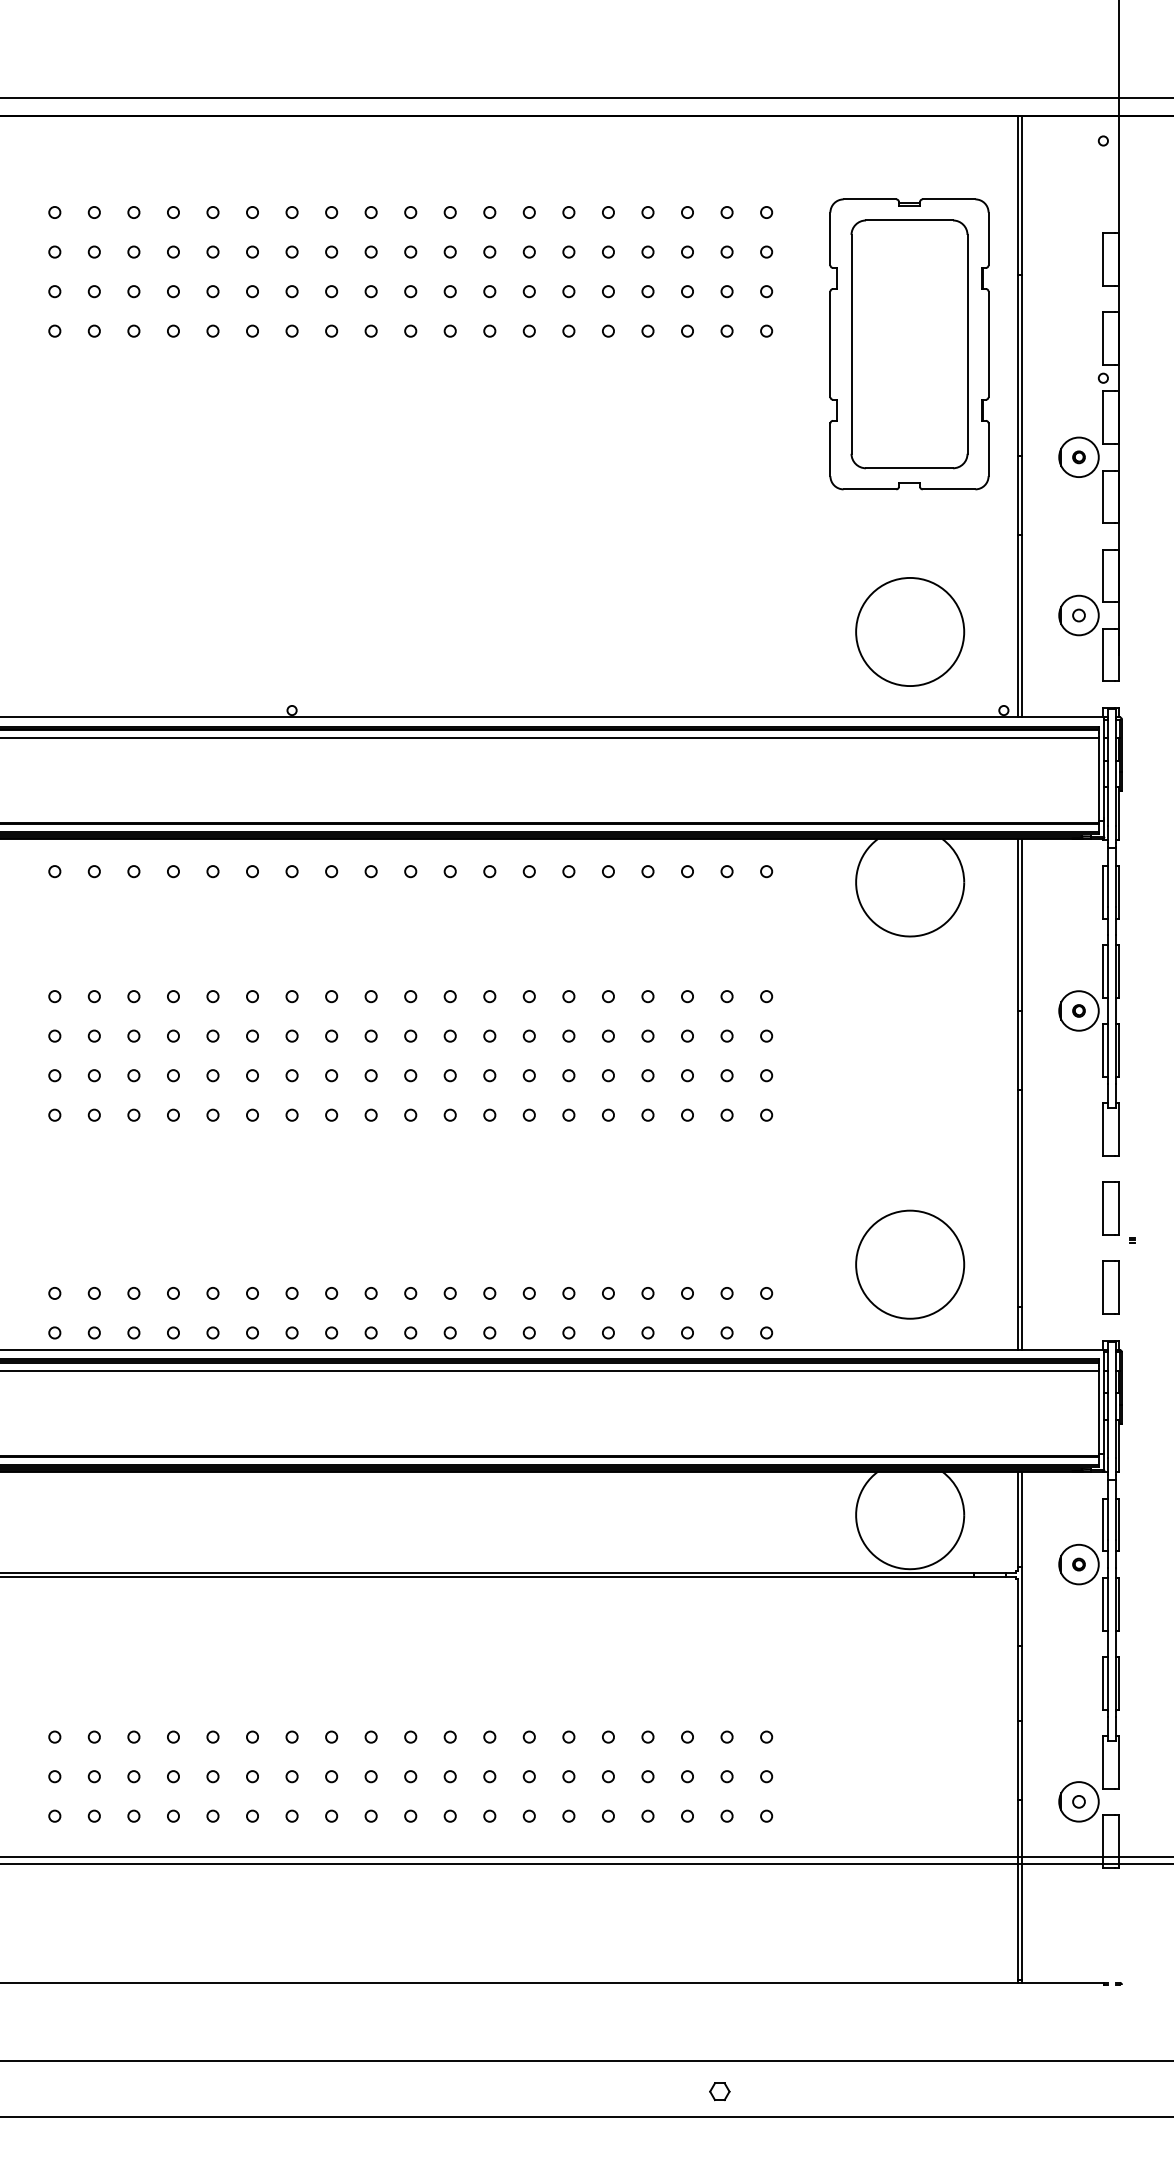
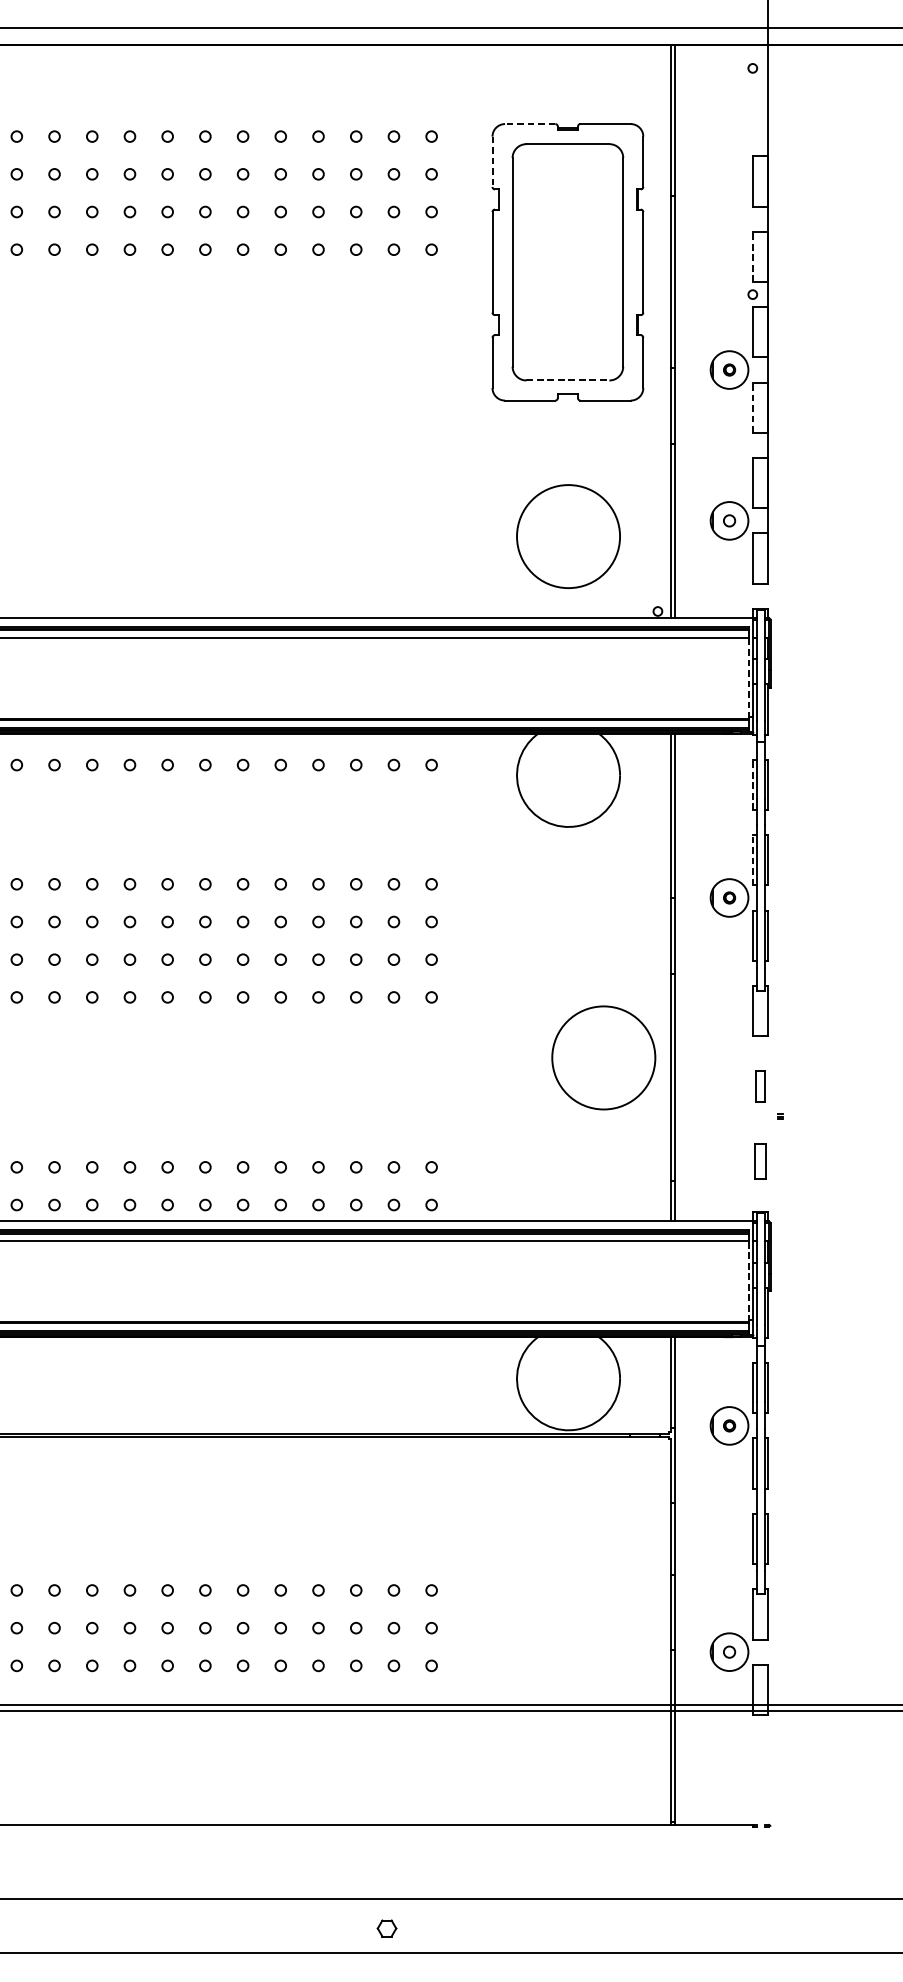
line: (869, 199) -> (529, 124), solid -> dashed
line: (830, 239) -> (492, 162), solid -> dashed
line: (1103, 338) -> (752, 256), solid -> dashed
line: (909, 468) -> (567, 380), solid -> dashed
line: (1103, 496) -> (752, 407), solid -> dashed
line: (1099, 780) -> (749, 678), solid -> dashed
line: (1103, 891) -> (752, 784), solid -> dashed
line: (1103, 970) -> (752, 859), solid -> dashed
part: (1110, 1208) -> (759, 1086), size x0.6
circle: (910, 1264) -> (604, 1057), moved
part: (1110, 1287) -> (759, 1161), size x0.7
line: (1099, 1412) -> (749, 1280), solid -> dashed

